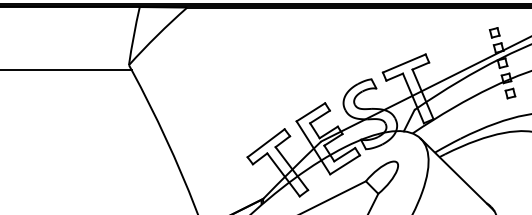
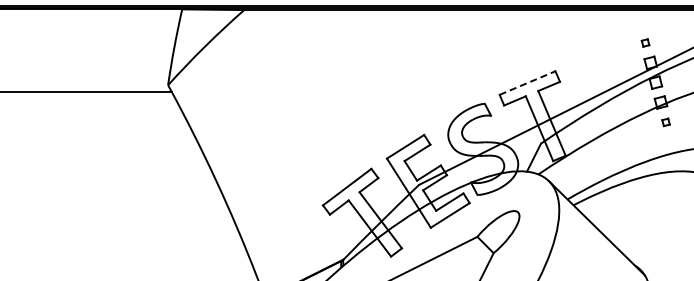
part: (494, 32) -> (645, 42), size x0.6
line: (405, 63) -> (528, 82), solid -> dashed
part: (509, 93) -> (665, 122), size x0.6

